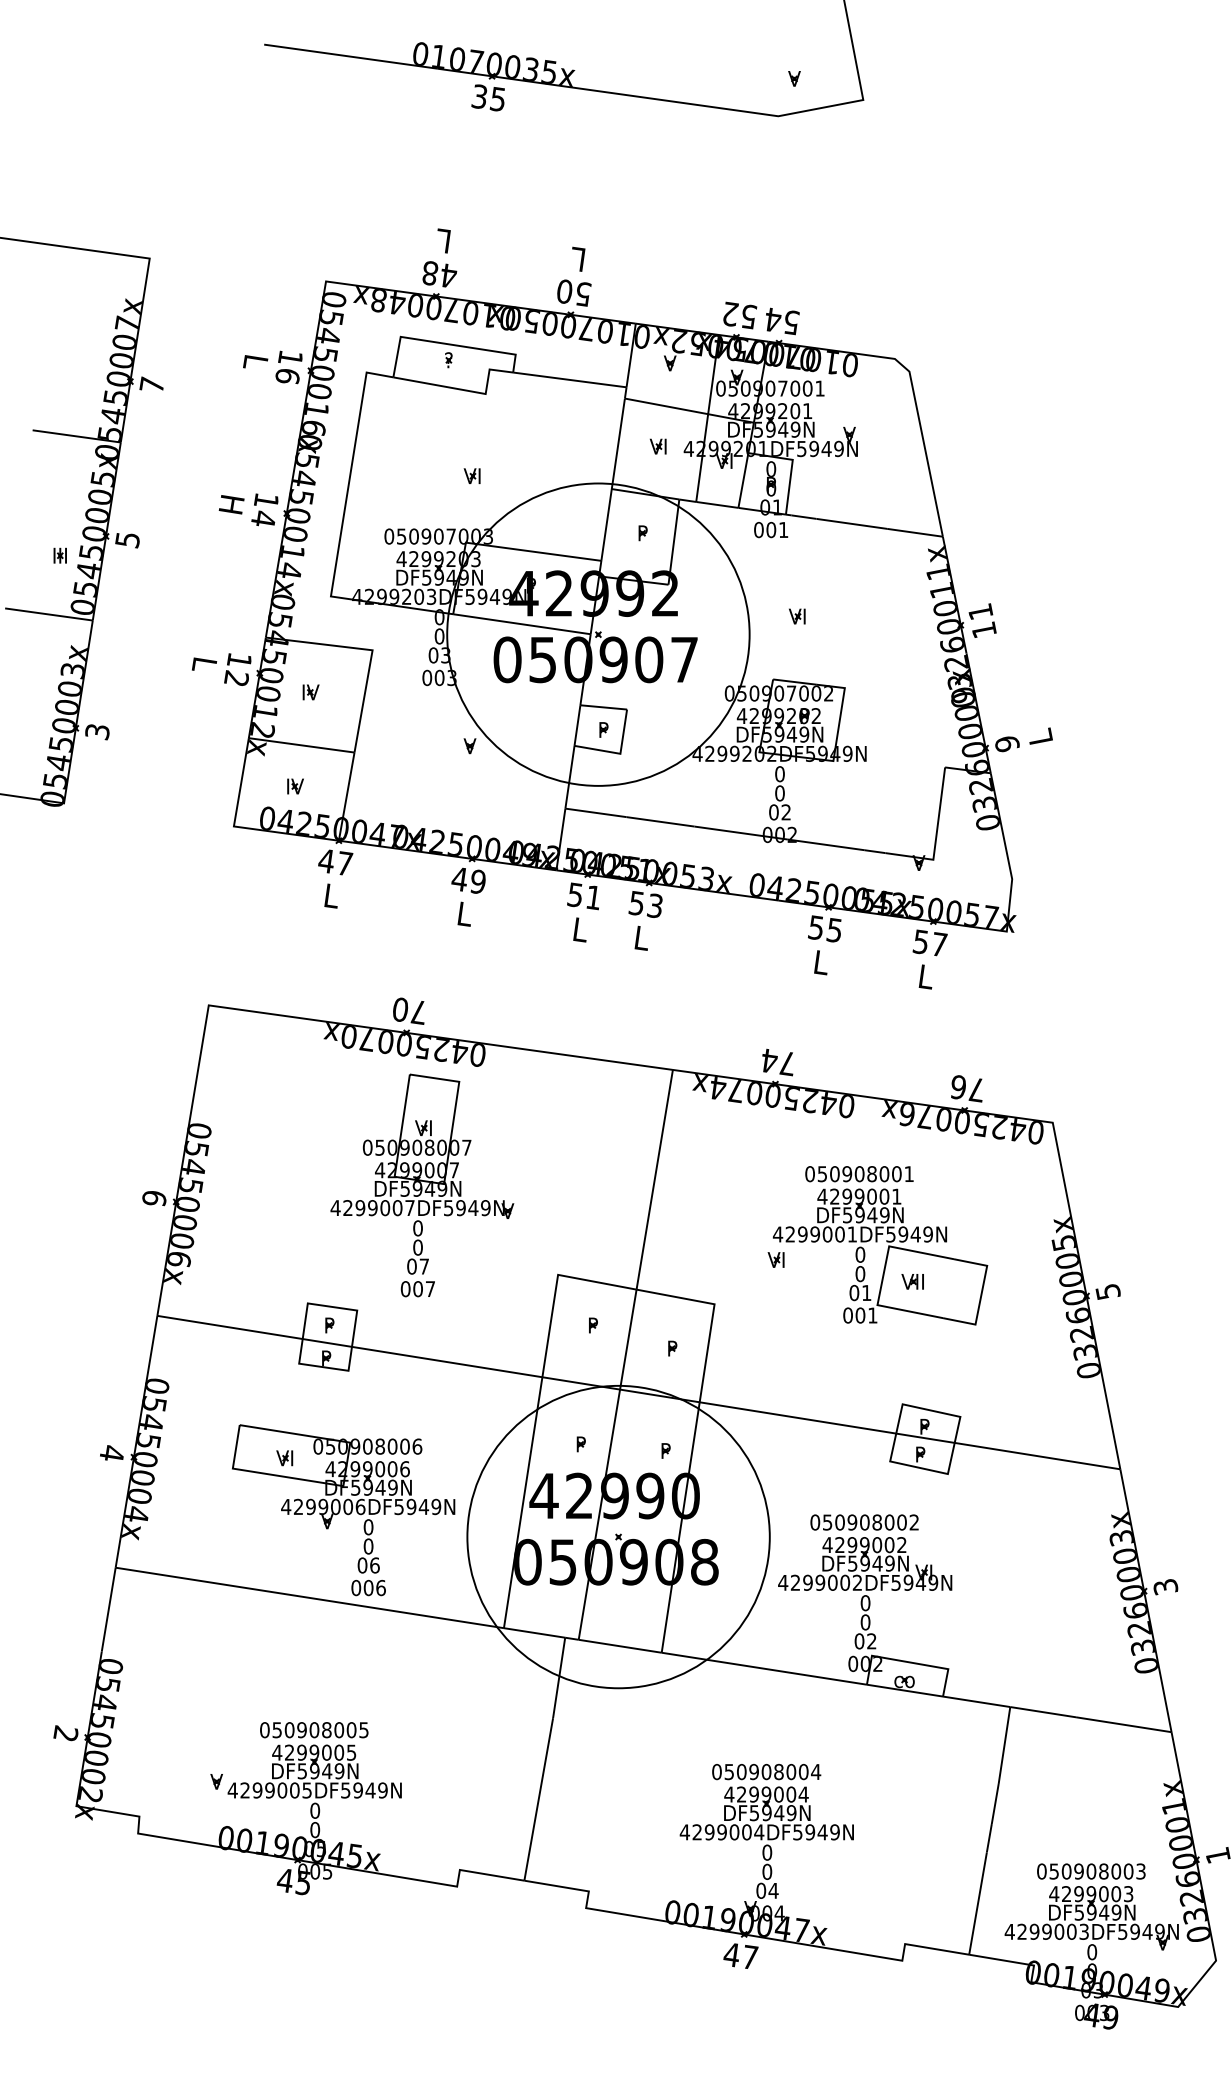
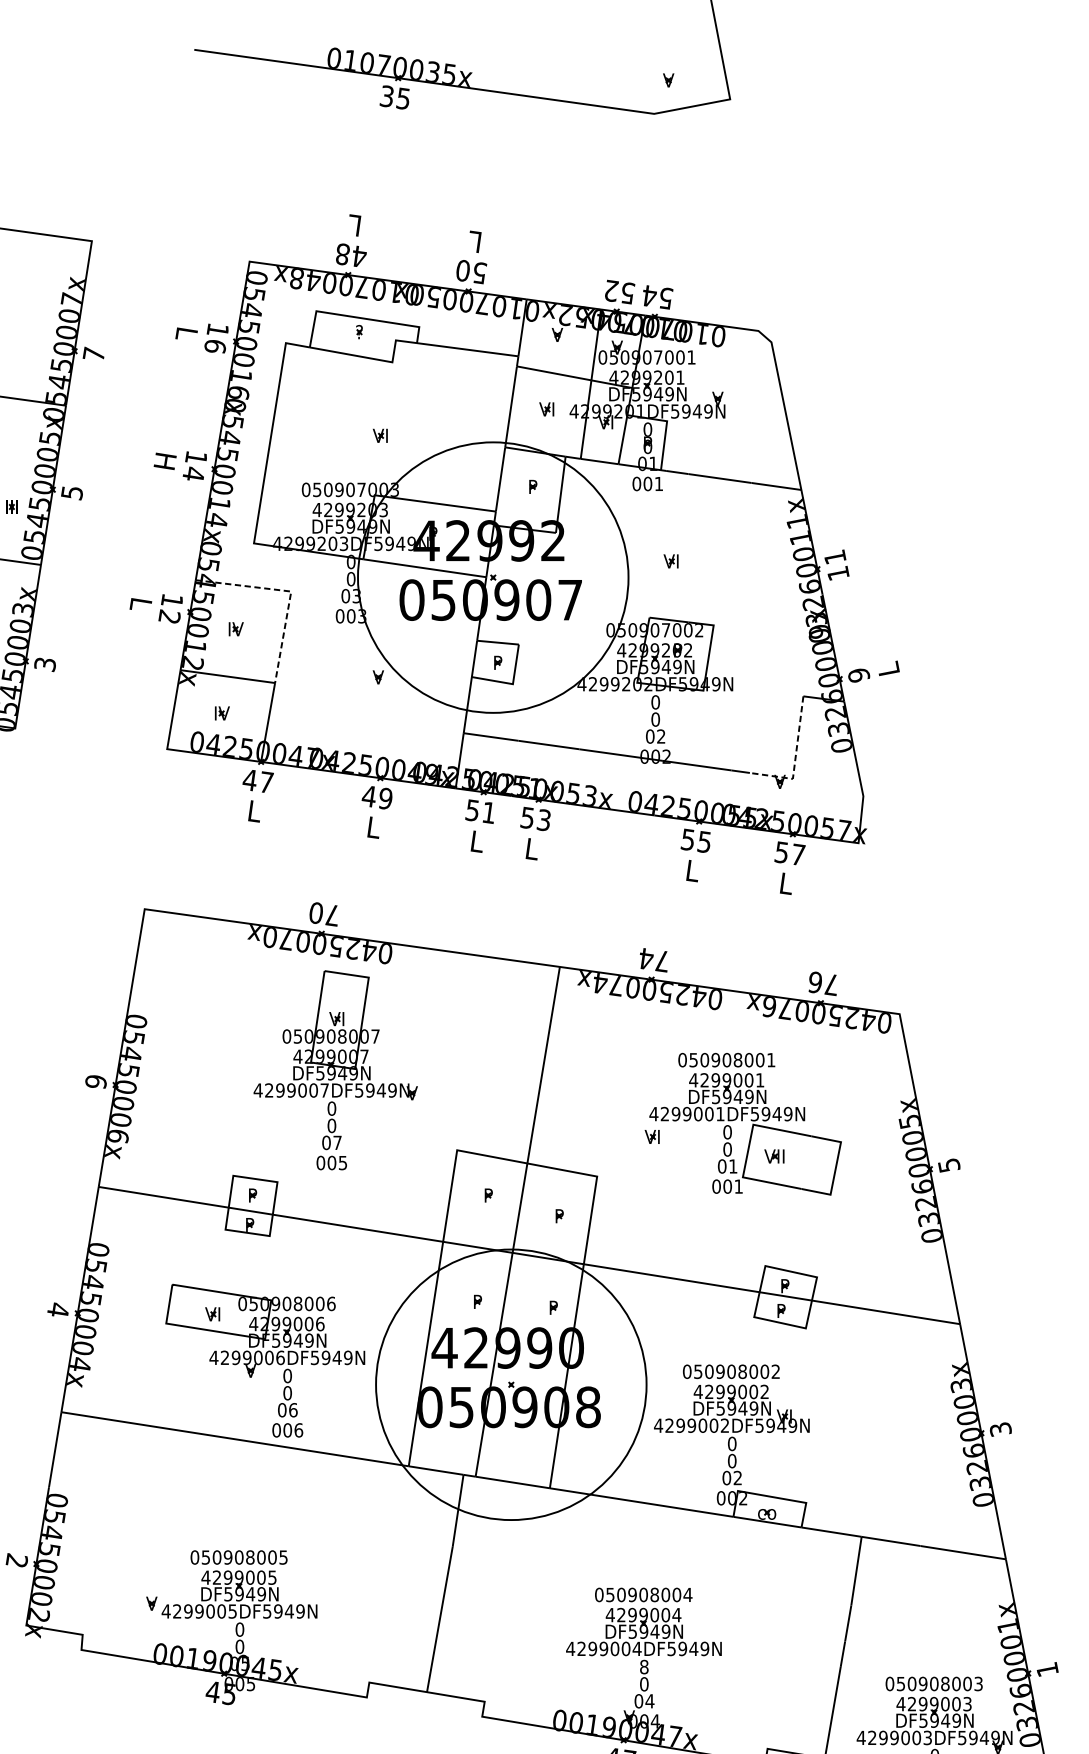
line: (371, 650) -> (290, 591), solid -> dashed
line: (936, 838) -> (795, 759), solid -> dashed
text: (429, 1289) -> (342, 1163), 007 -> 005
text: (767, 1852) -> (644, 1666), 0 -> 8

